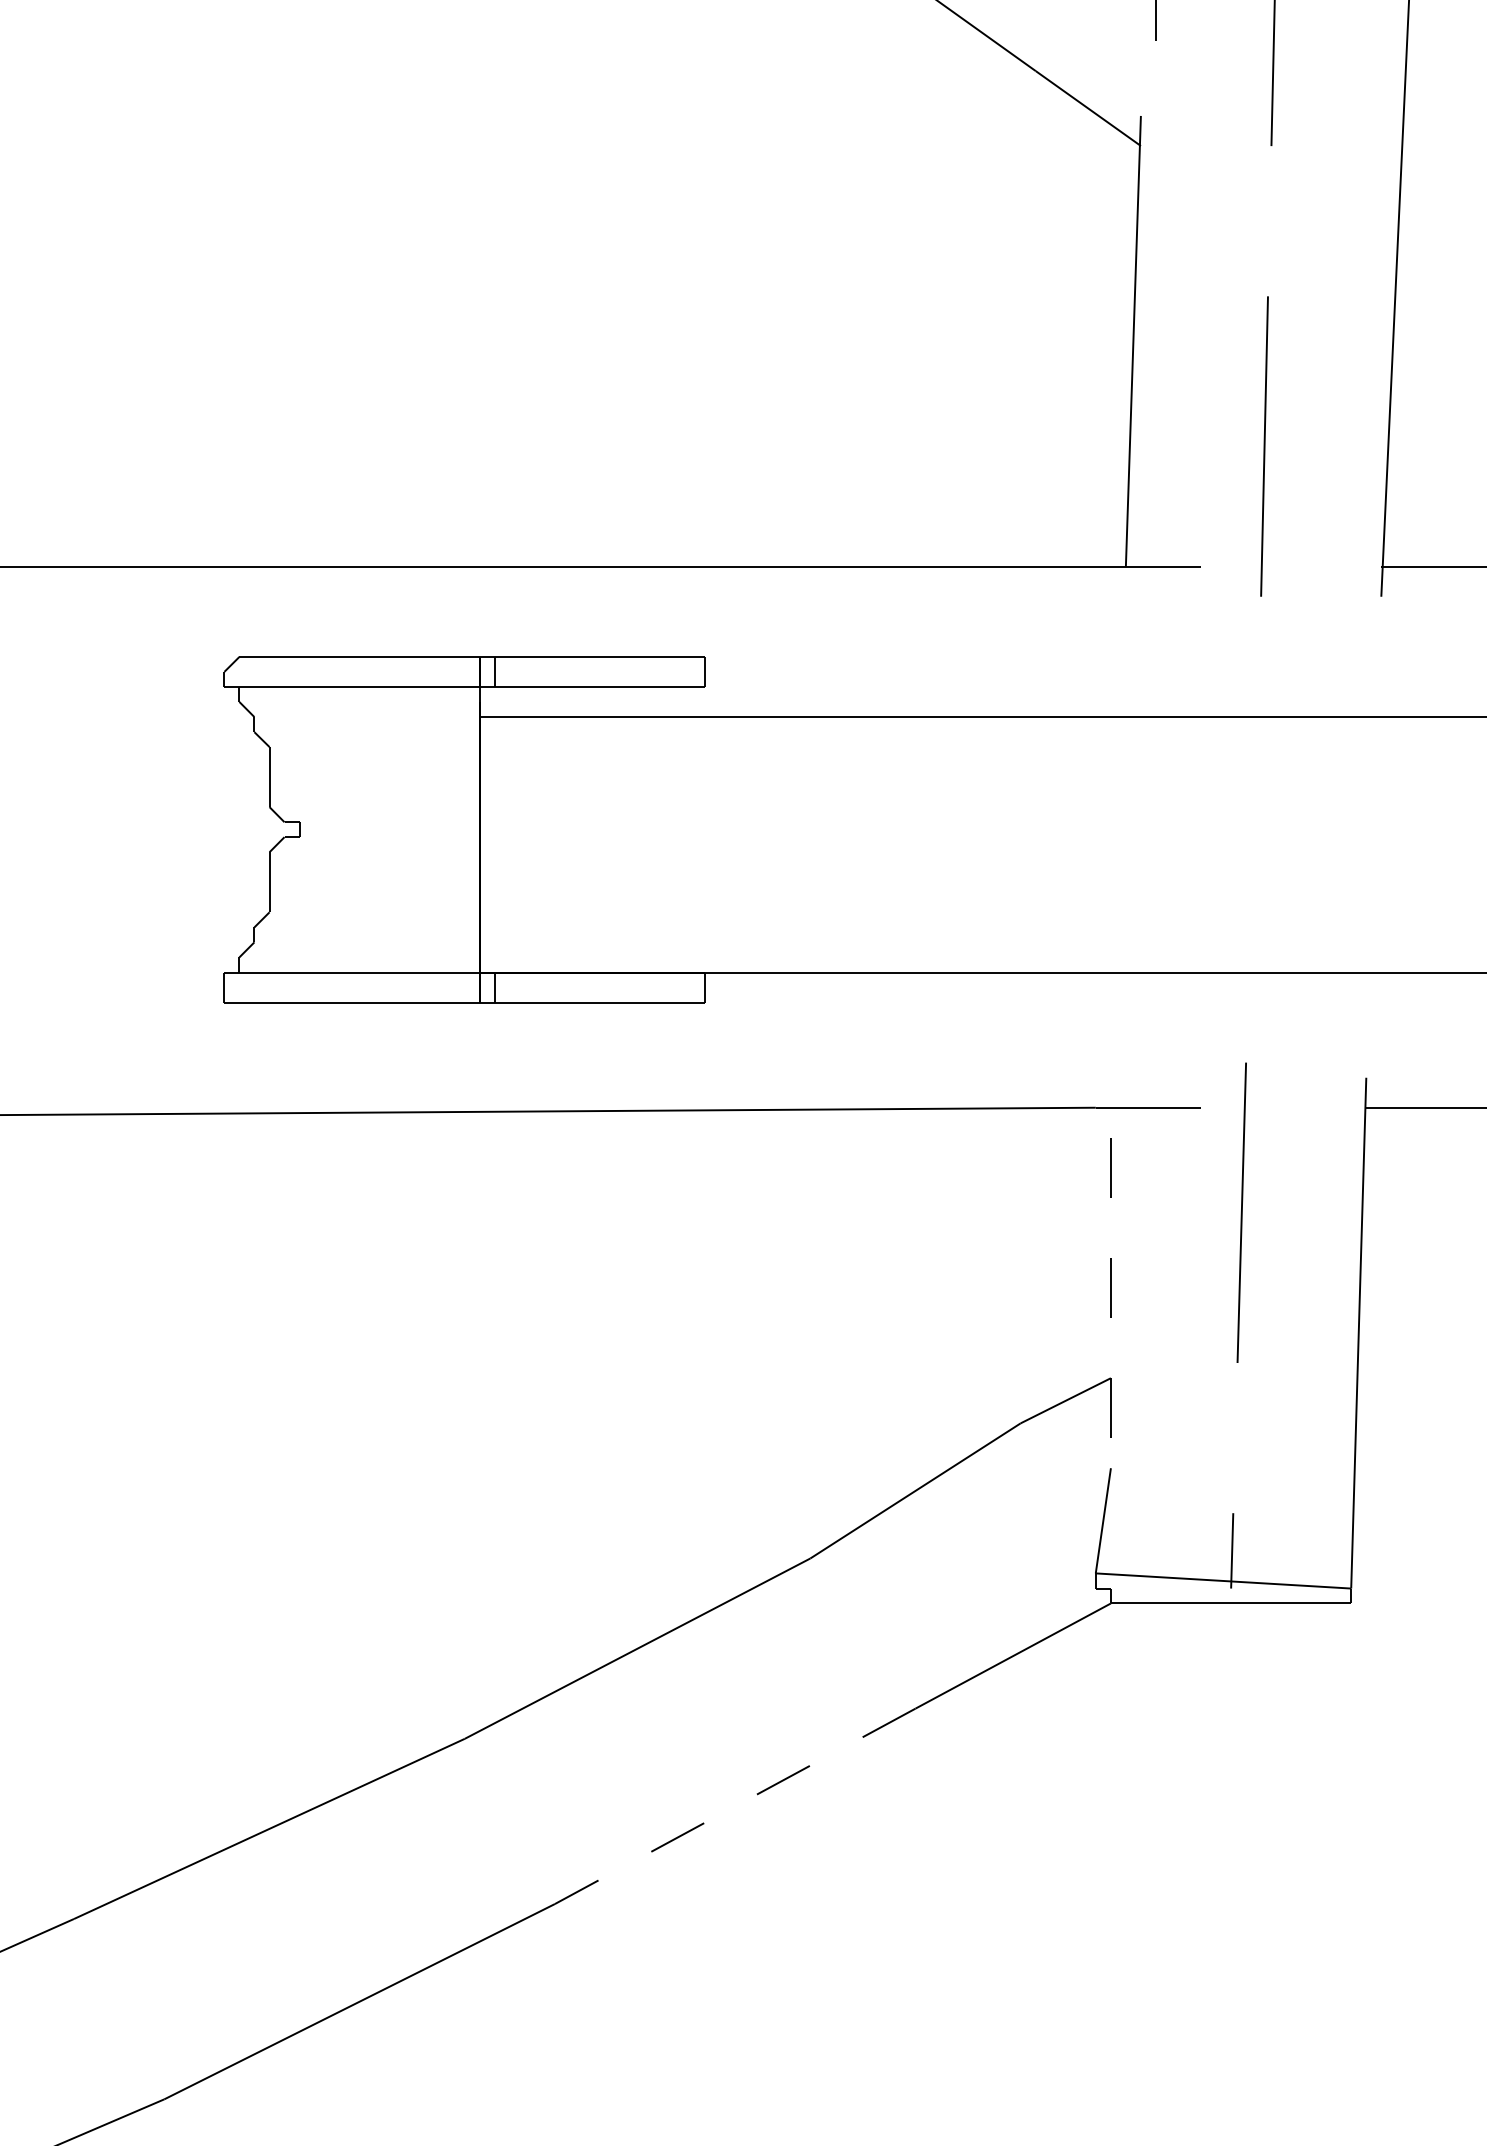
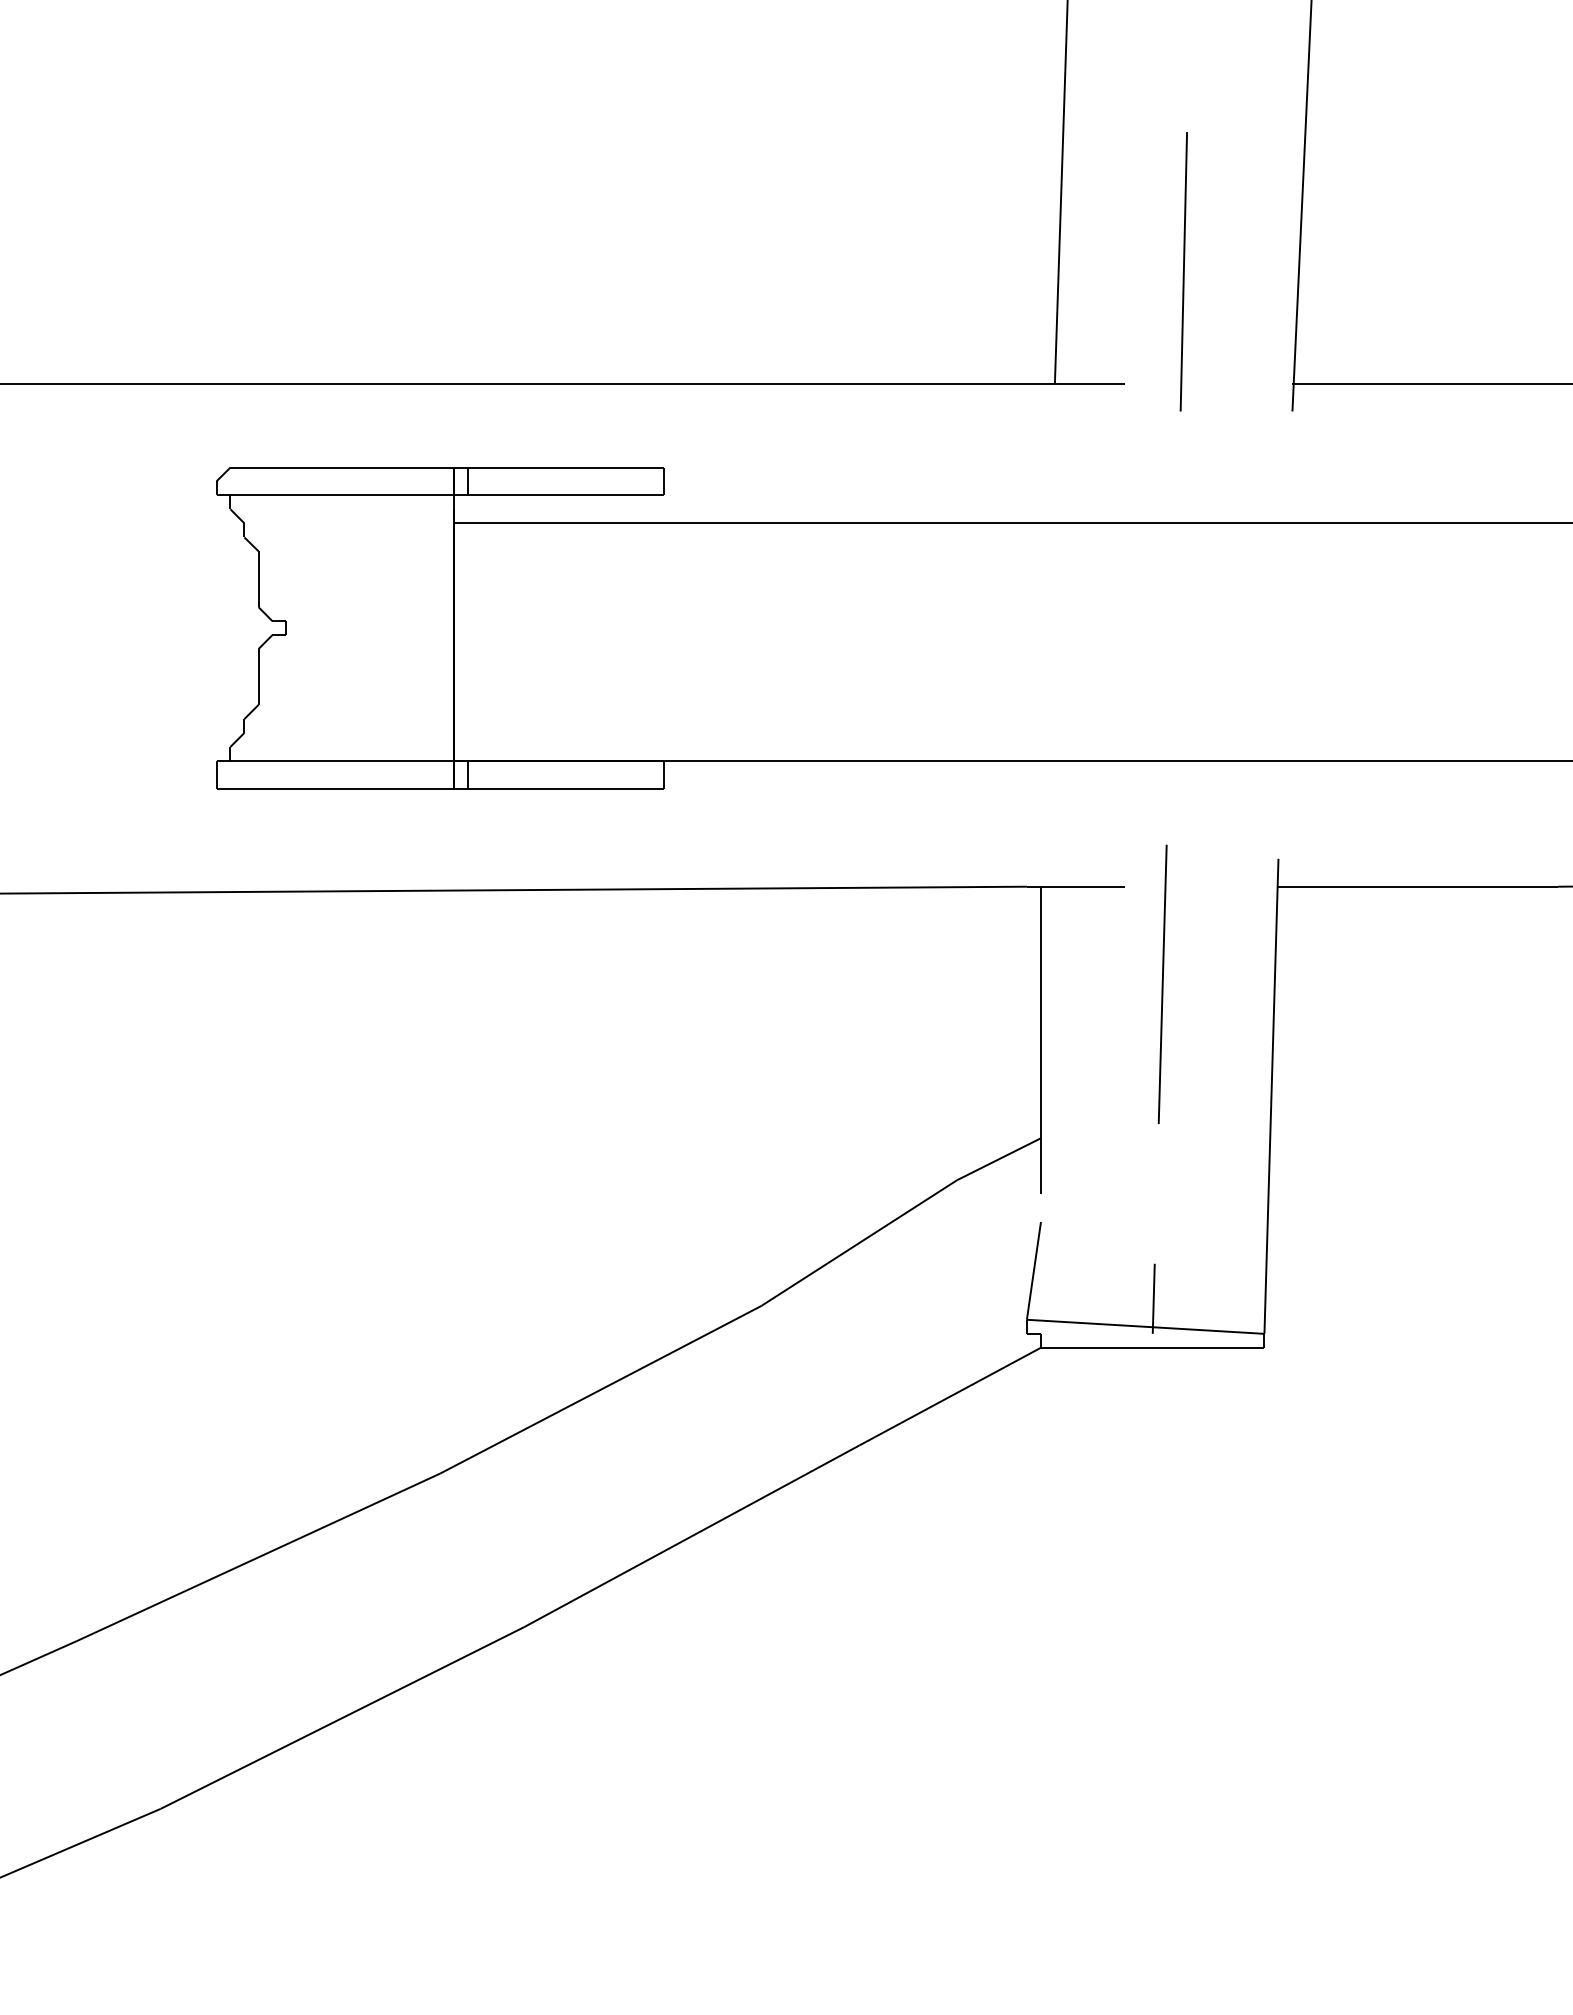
line: (1110, 1273) -> (1040, 1040), dashed -> solid
line: (735, 1806) -> (691, 1536), dashed -> solid

